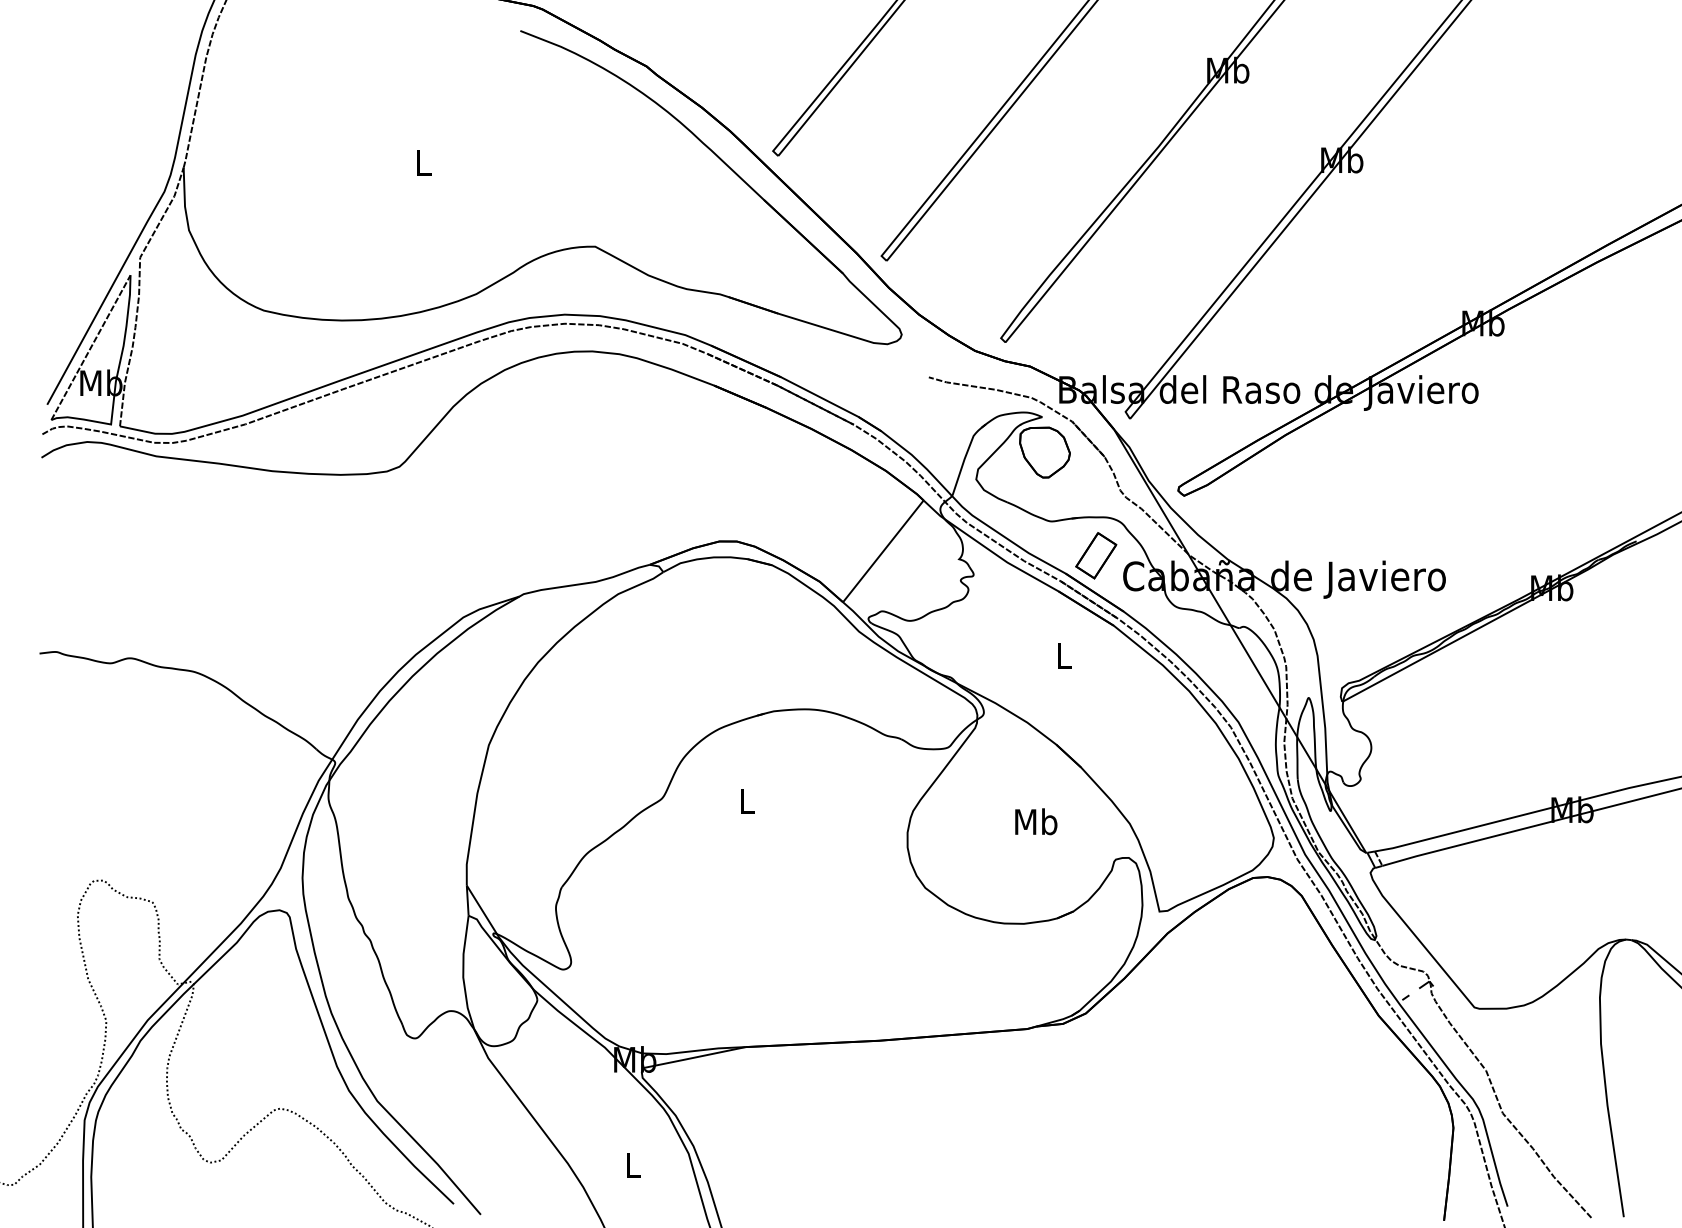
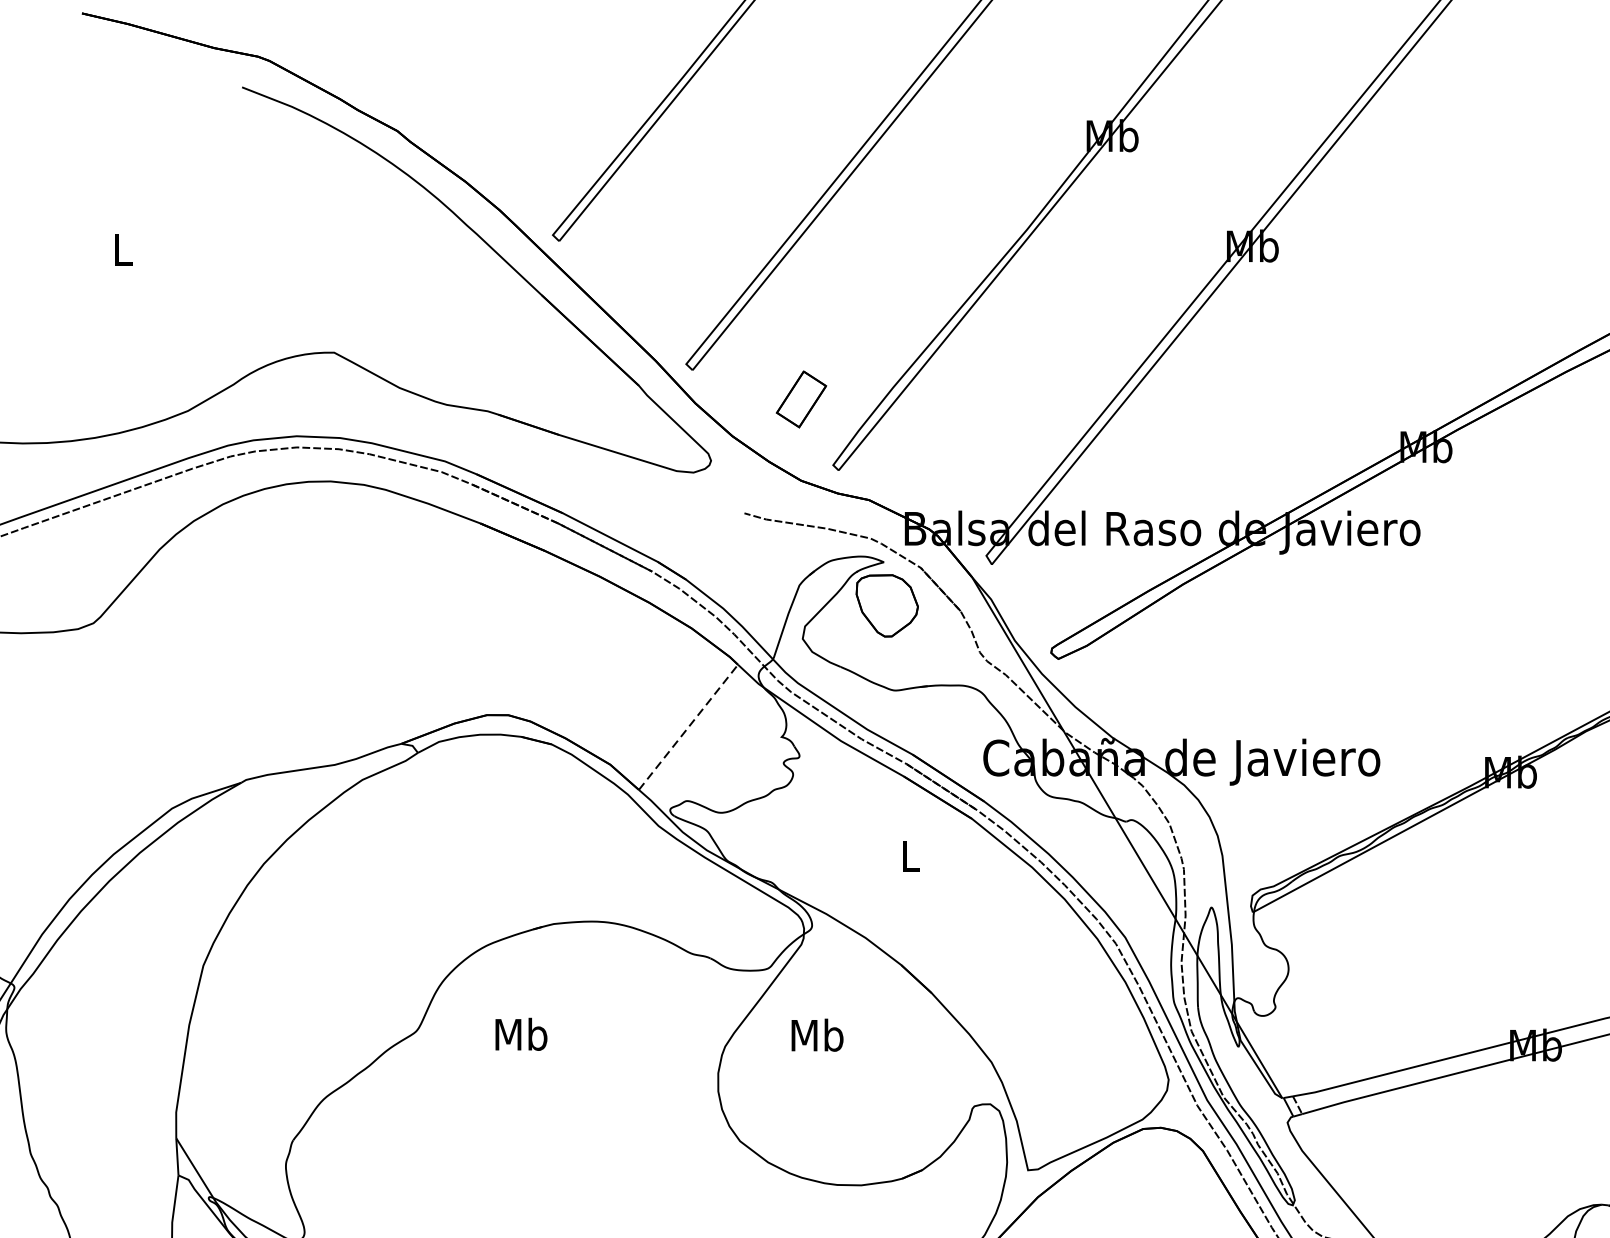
line: (883, 551) -> (688, 727), solid -> dashed
part: (1096, 555) -> (801, 399), moved
text: (747, 800) -> (521, 1033), L -> Mb
text: (1036, 821) -> (817, 1034), moved

